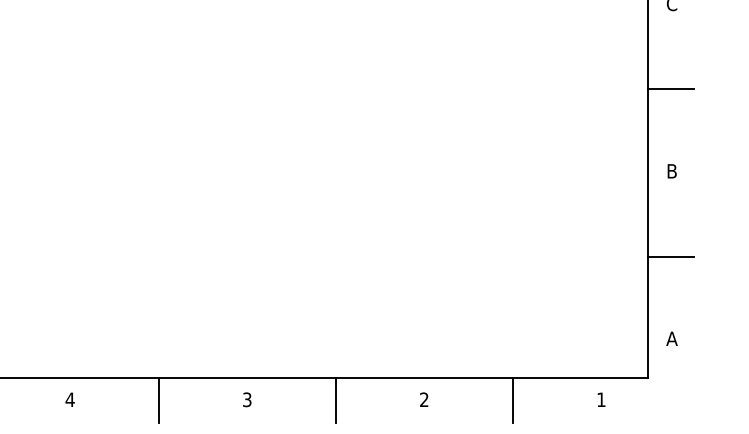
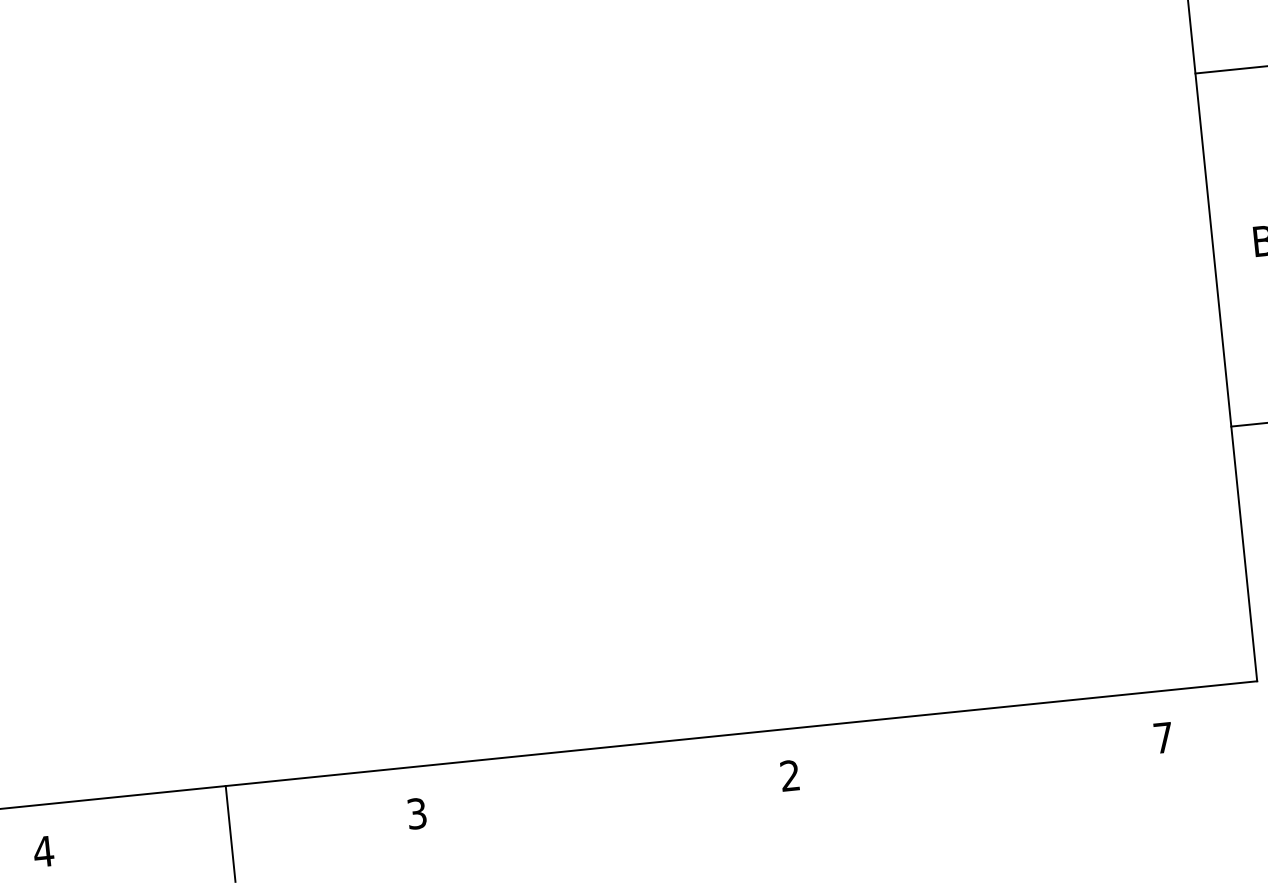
text: (601, 399) -> (1163, 737), 1 -> 7
line: (335, 400) -> (603, 796), removed
line: (512, 400) -> (976, 758), removed

